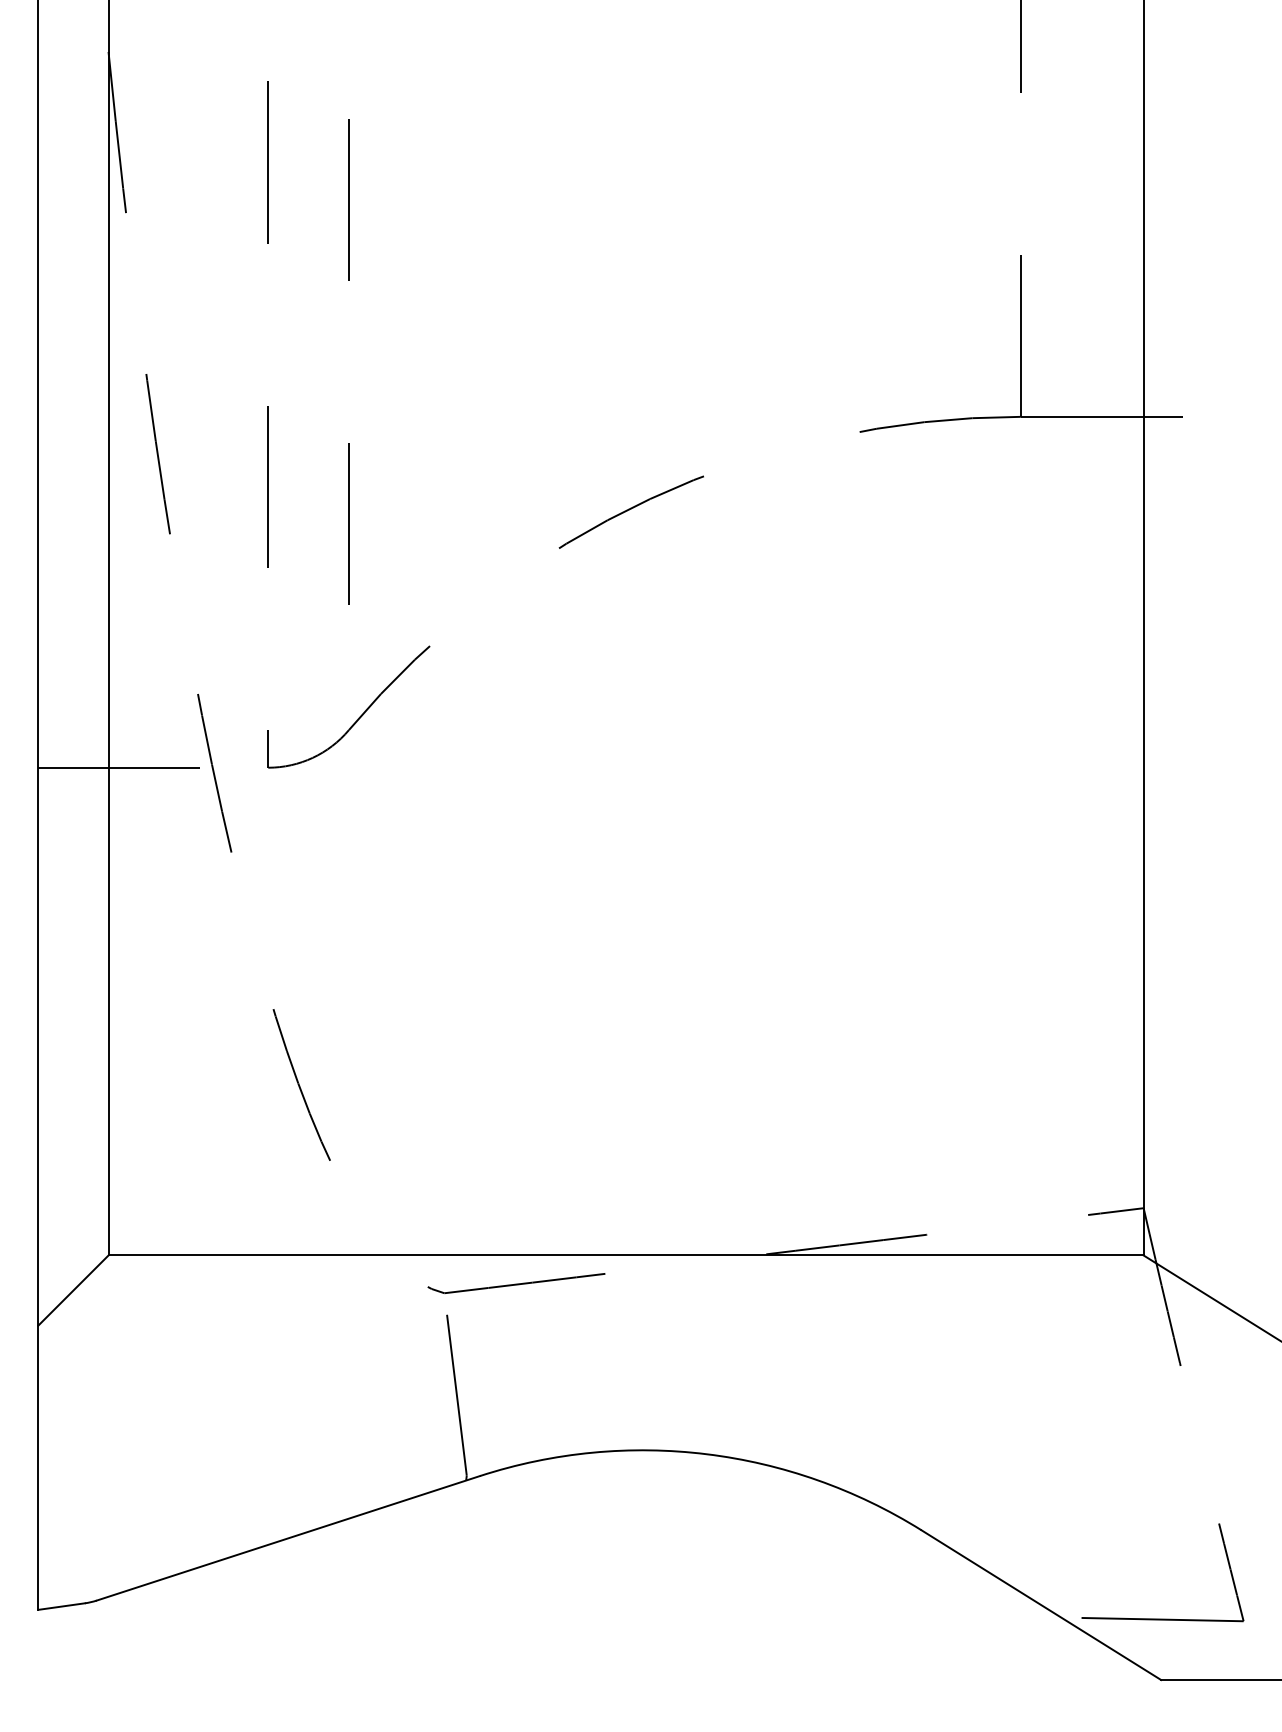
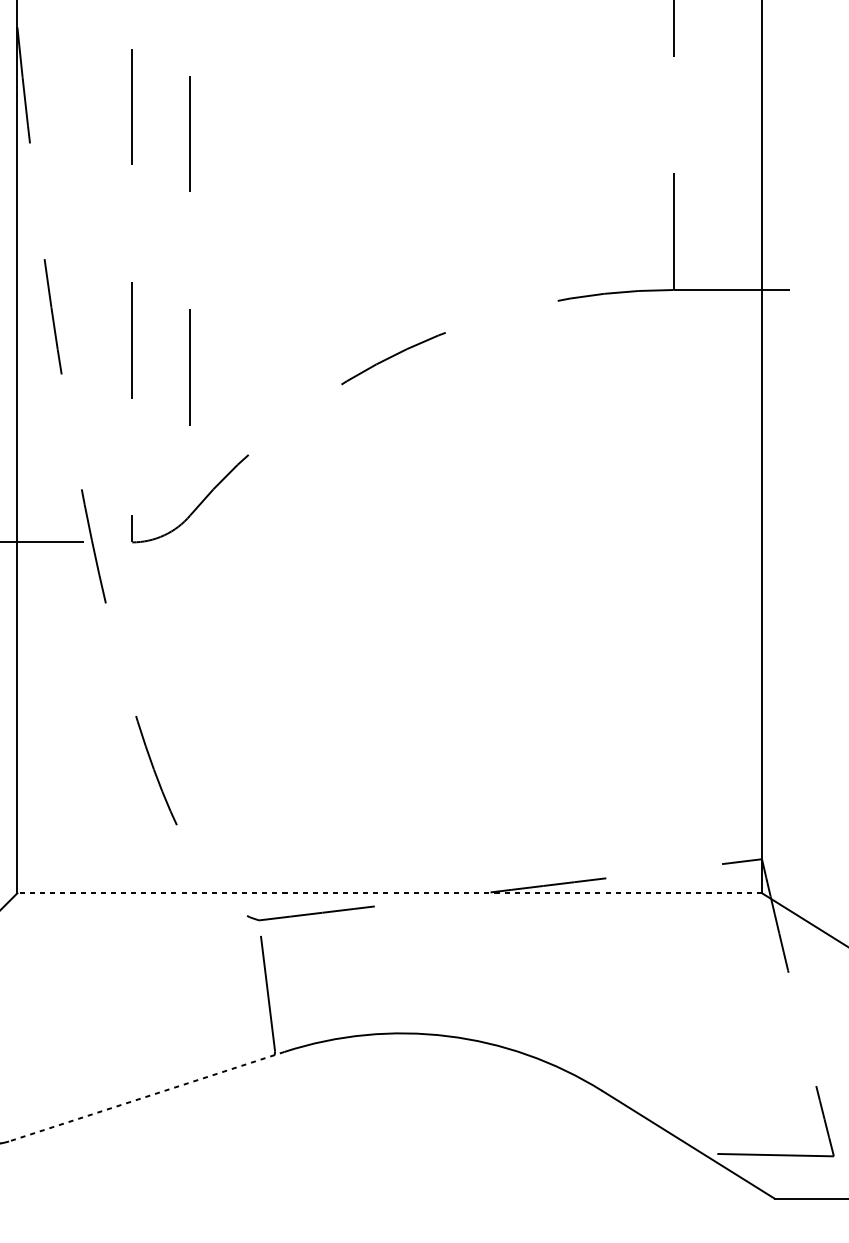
line: (626, 1255) -> (390, 893), solid -> dashed
line: (287, 1538) -> (146, 1096), solid -> dashed

